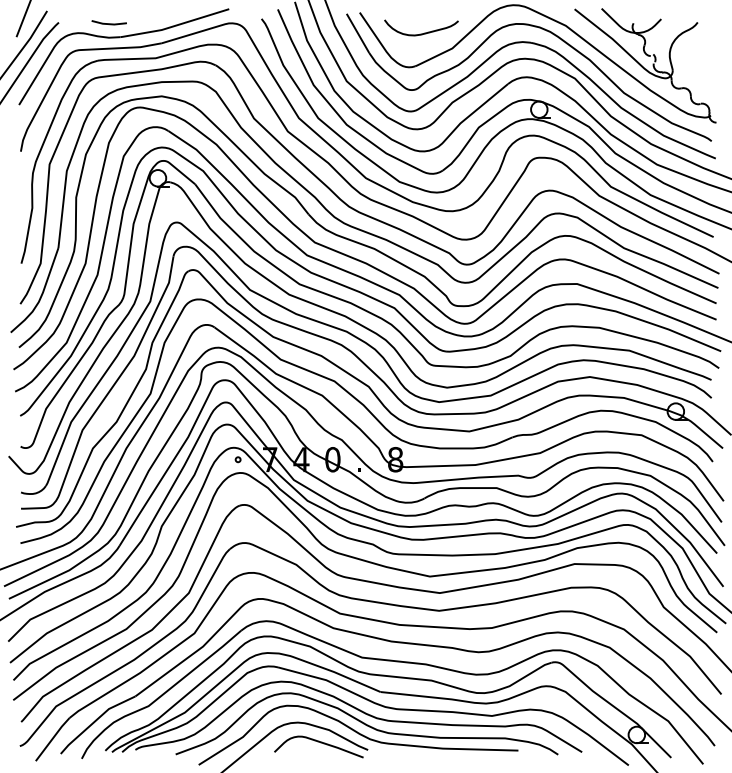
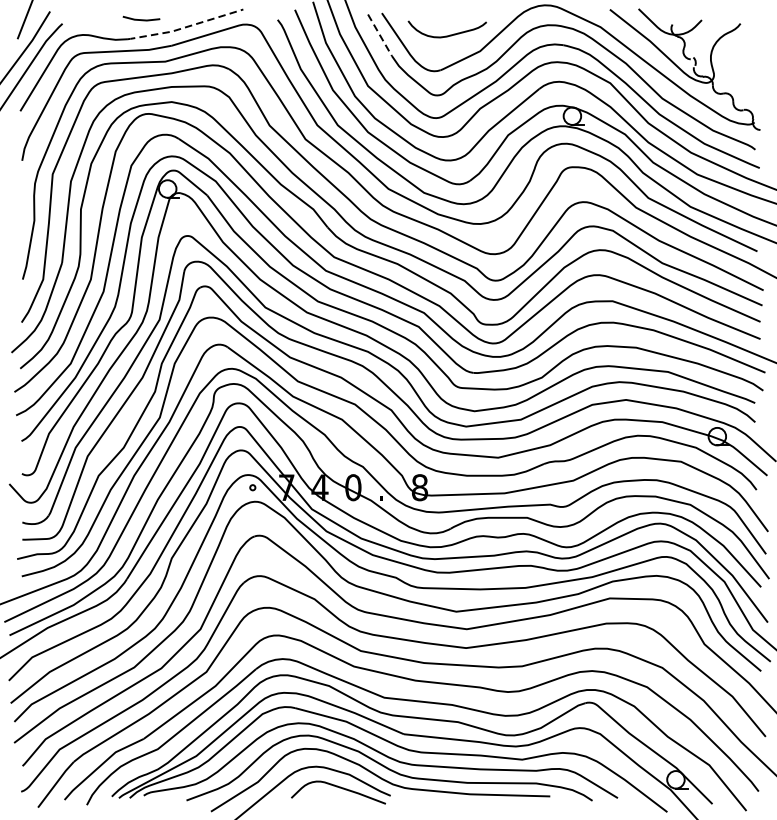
line: (108, 23) -> (140, 19), moved
line: (174, 26) -> (185, 27), solid -> dashed
line: (357, 33) -> (379, 35), solid -> dashed

